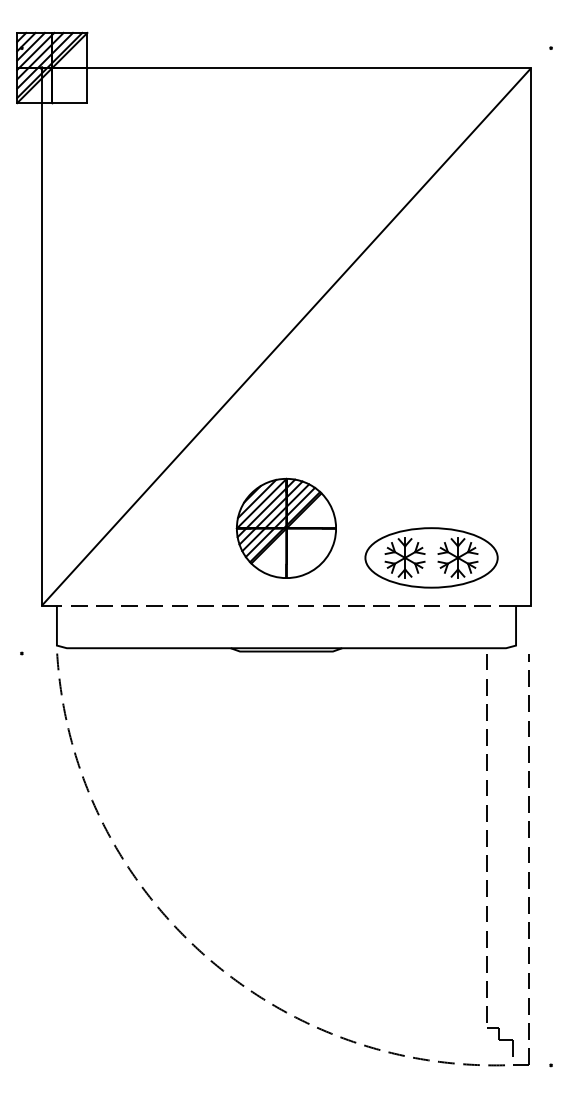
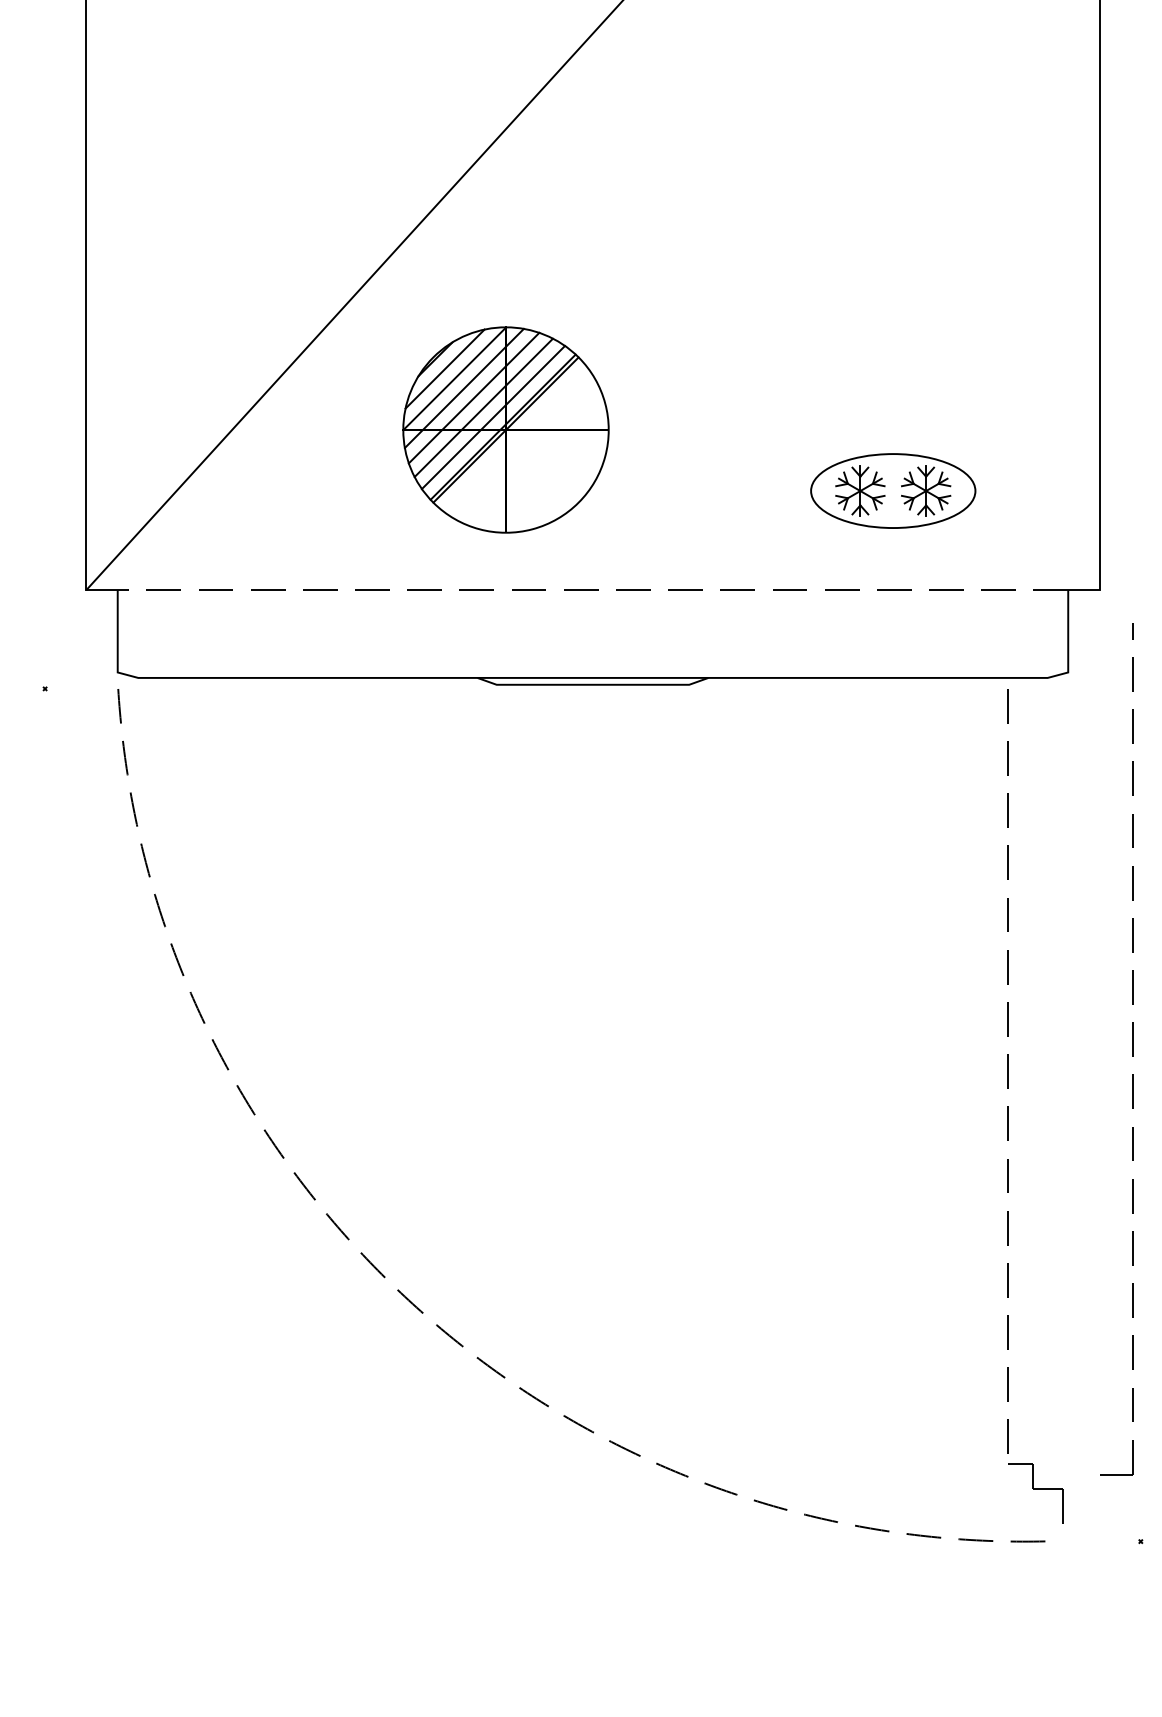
part: (285, 527) -> (503, 428), moved
part: (431, 557) -> (893, 490), size x0.6
part: (528, 859) -> (1131, 1049), moved

